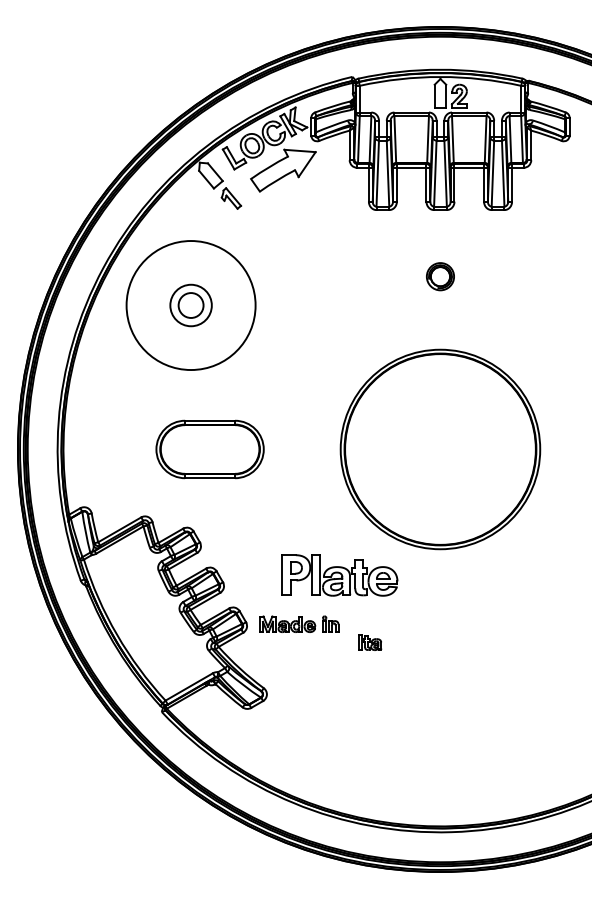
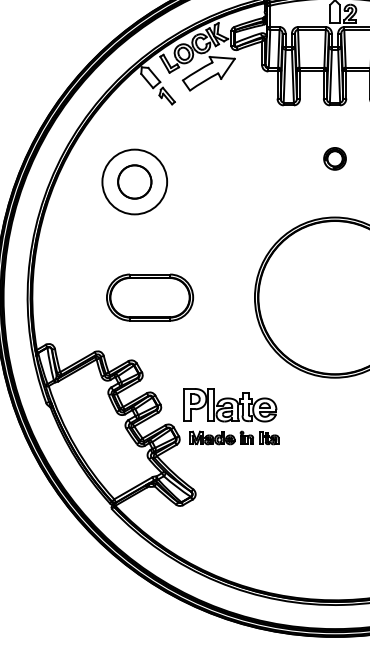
circle: (190, 305) -> (134, 182), size x0.62
circle: (190, 305) -> (134, 182), size x1.67
part: (339, 575) -> (229, 405), moved
part: (370, 642) -> (270, 438), moved

